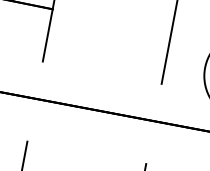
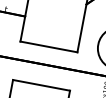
line: (101, 71) -> (48, 46), added
line: (86, 151) -> (41, 84), added

